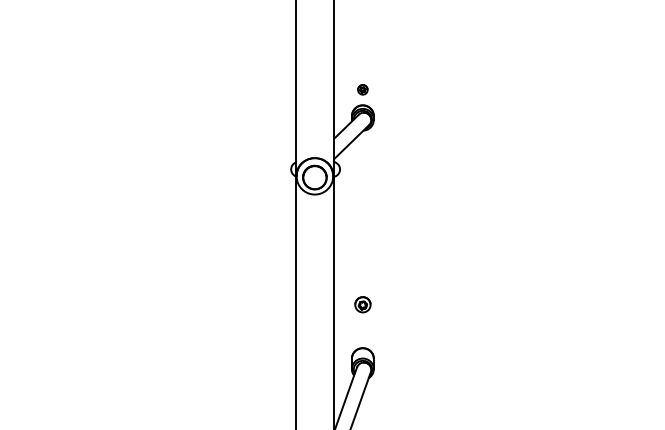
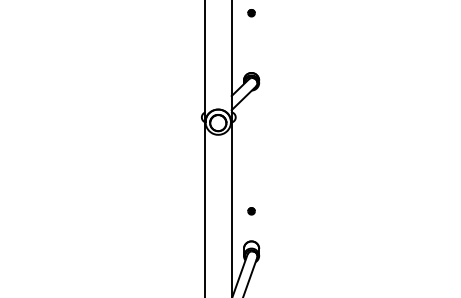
part: (362, 90) -> (251, 13), moved
part: (362, 305) -> (251, 211), size x0.62

